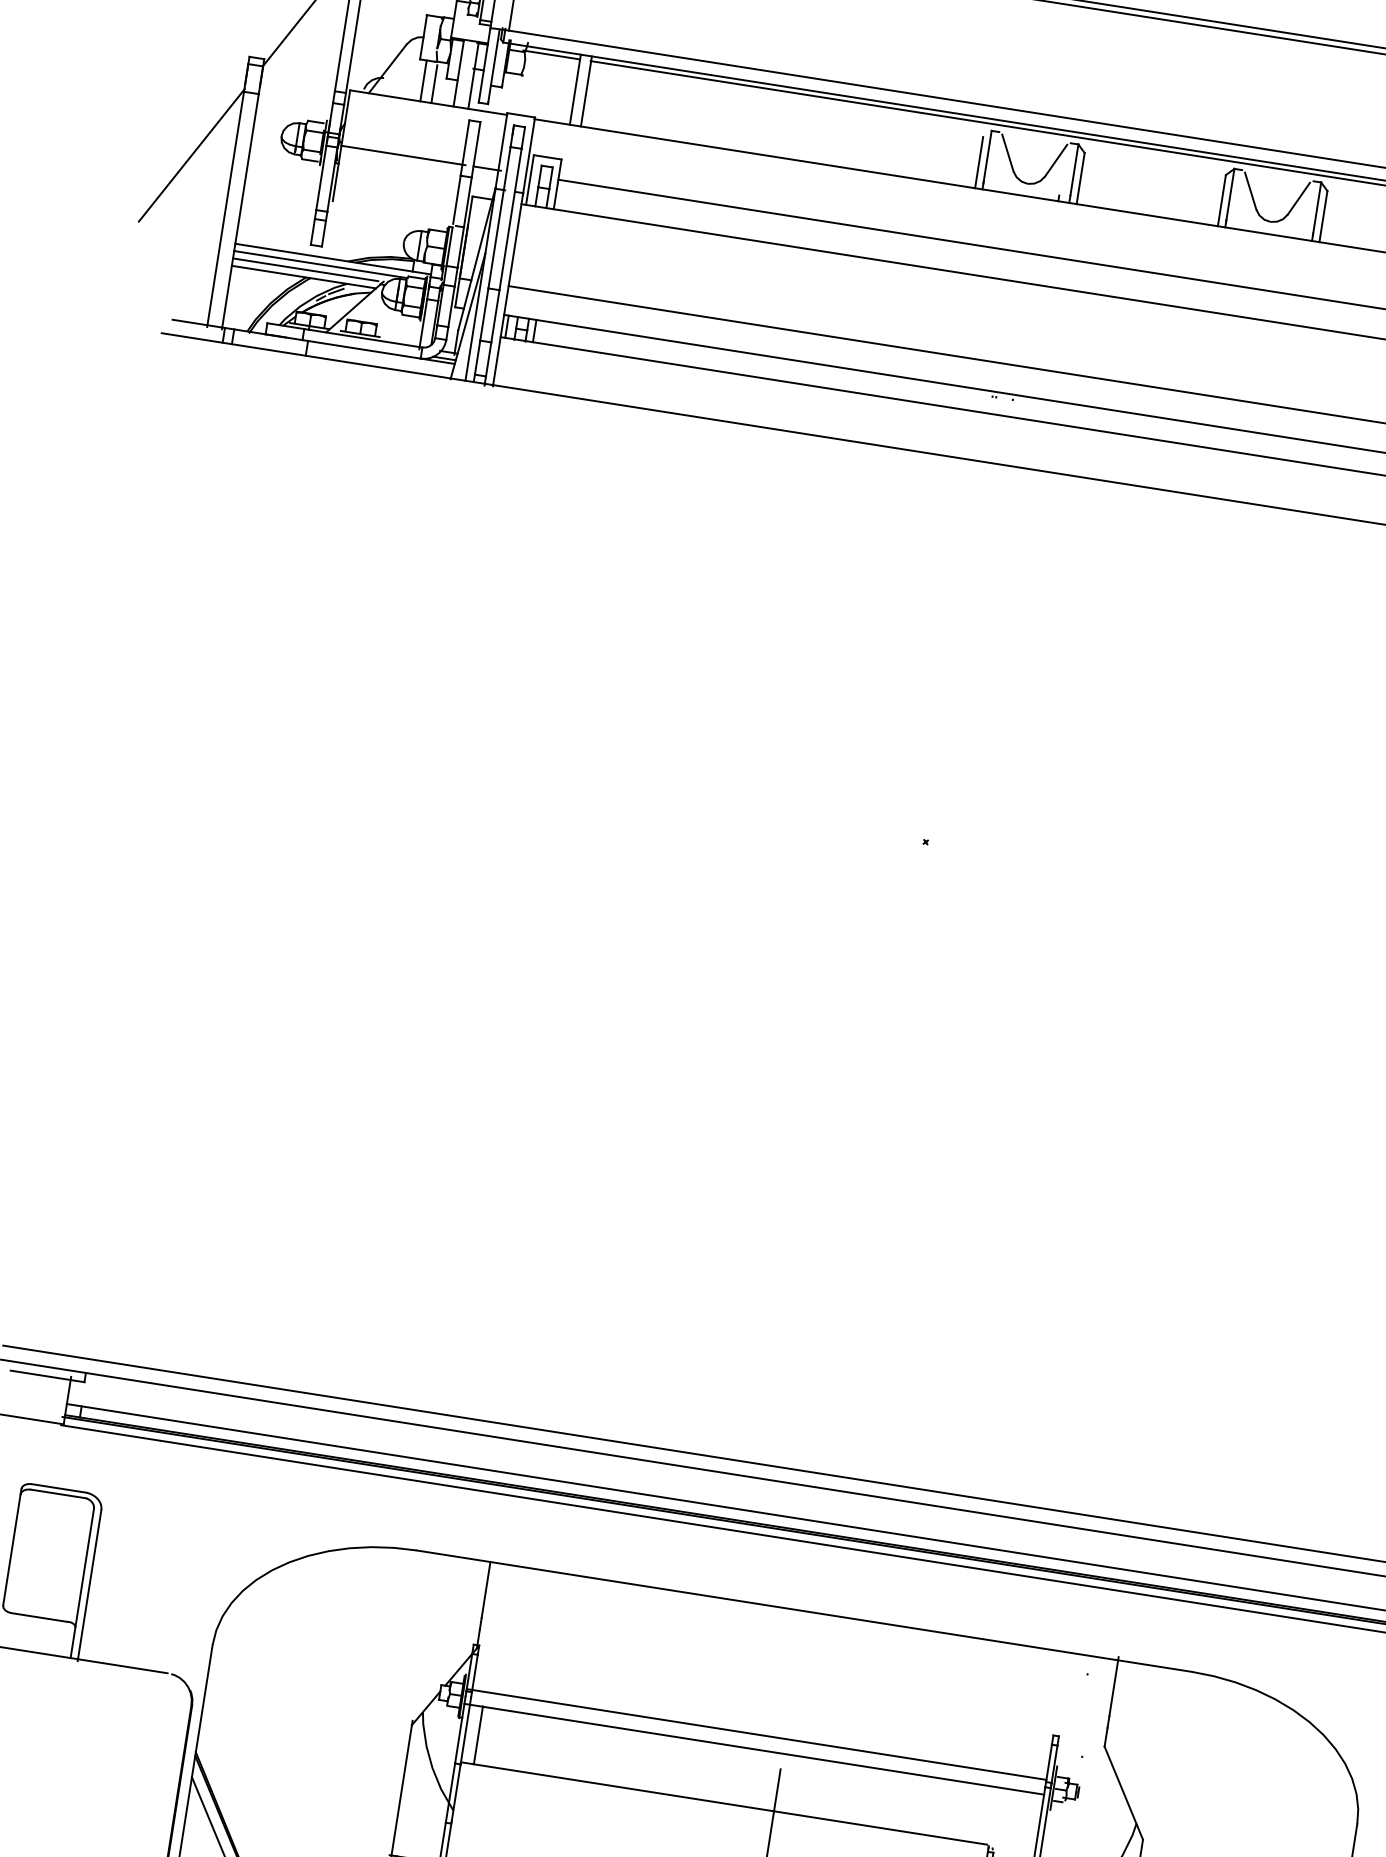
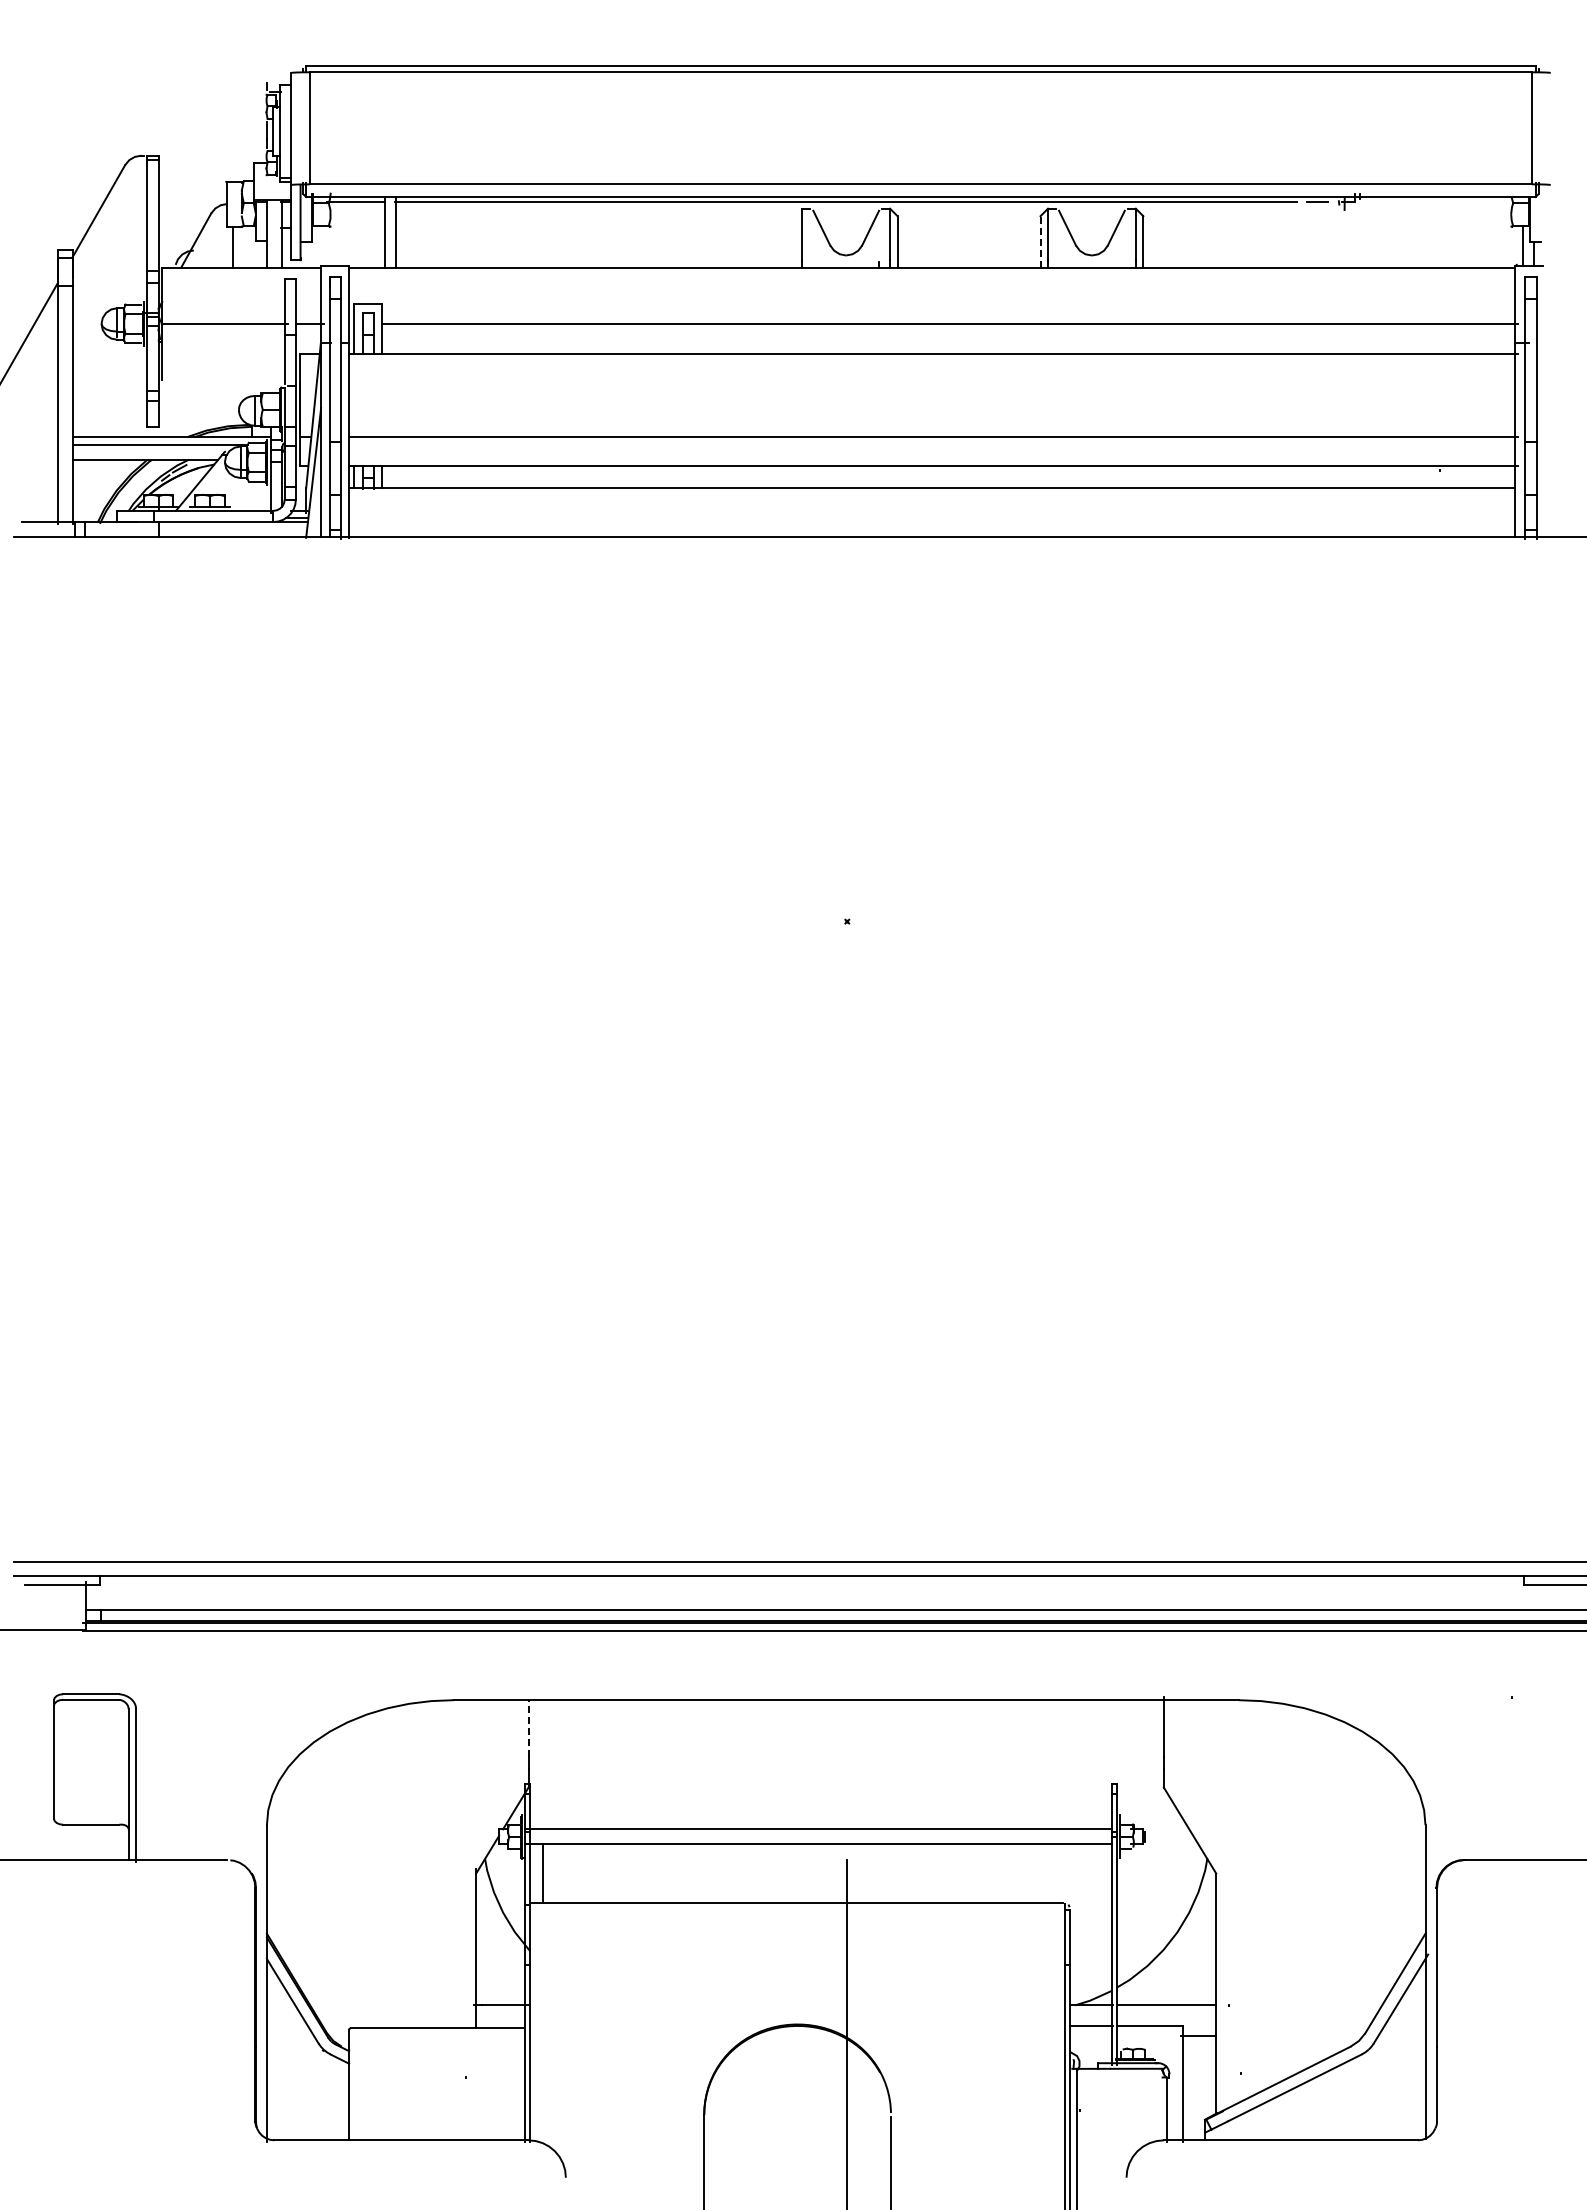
line: (434, 83) -> (244, 248), removed
line: (978, 162) -> (794, 241), removed
line: (1221, 201) -> (1040, 242), solid -> dashed
line: (305, 270) -> (145, 452), removed
line: (486, 1589) -> (528, 1728), solid -> dashed

